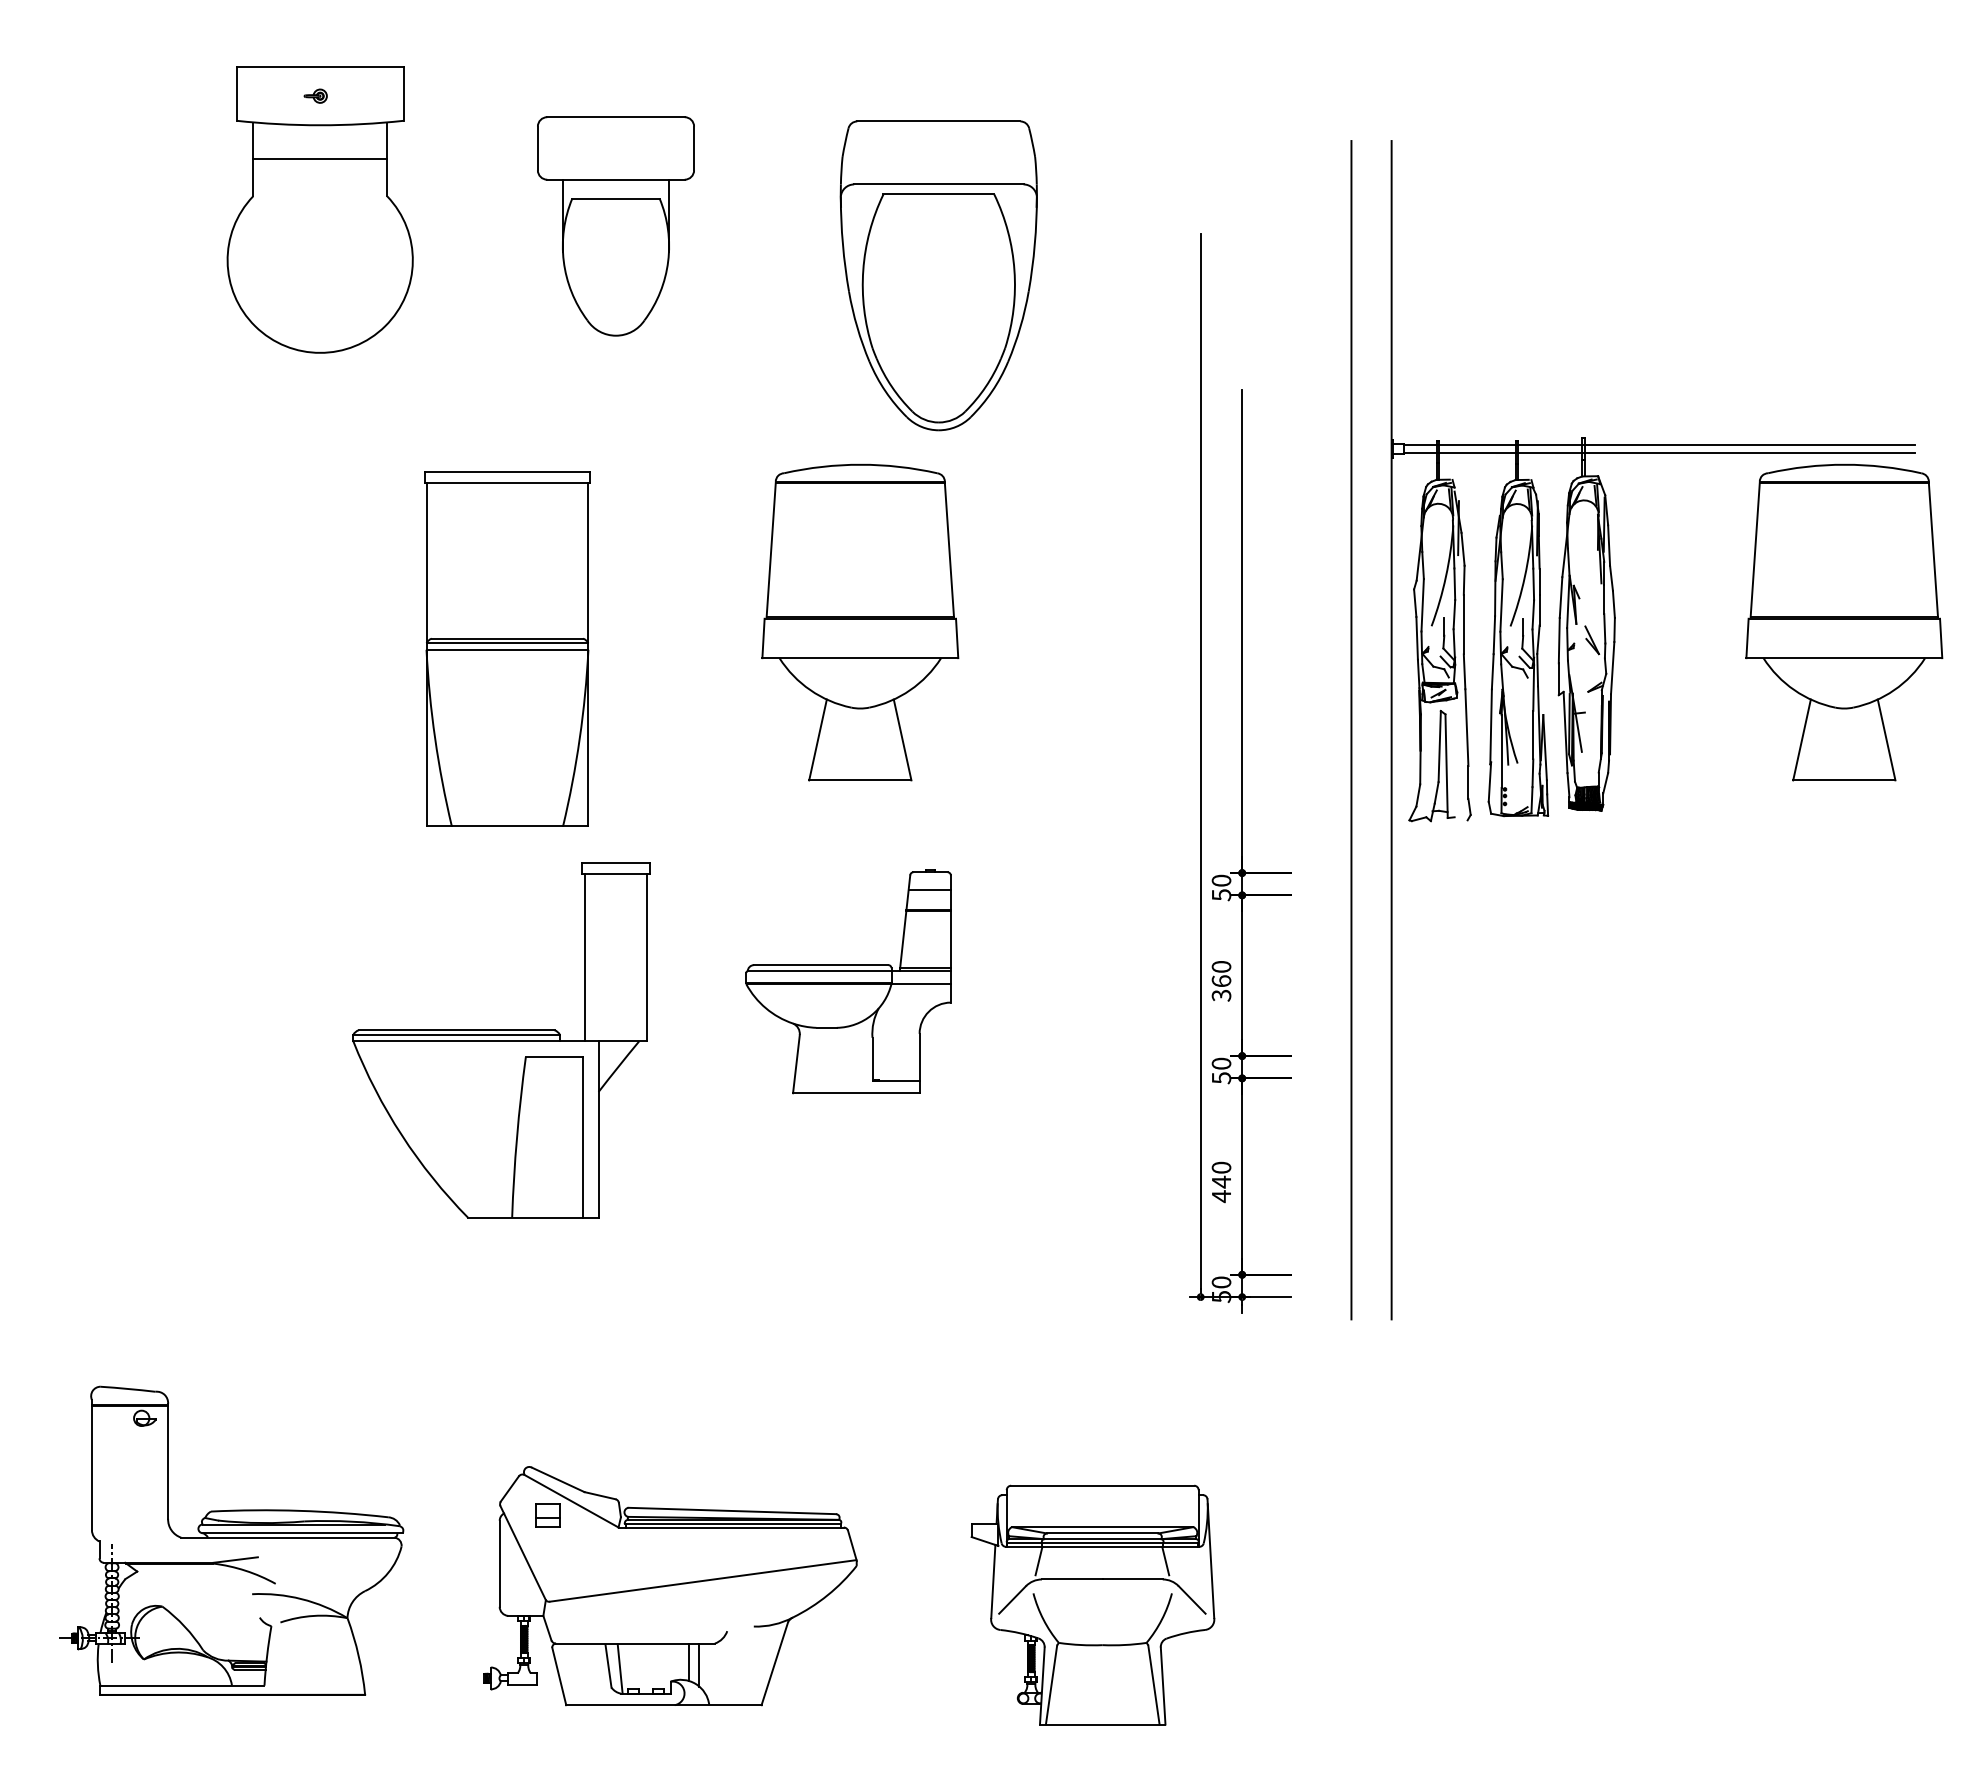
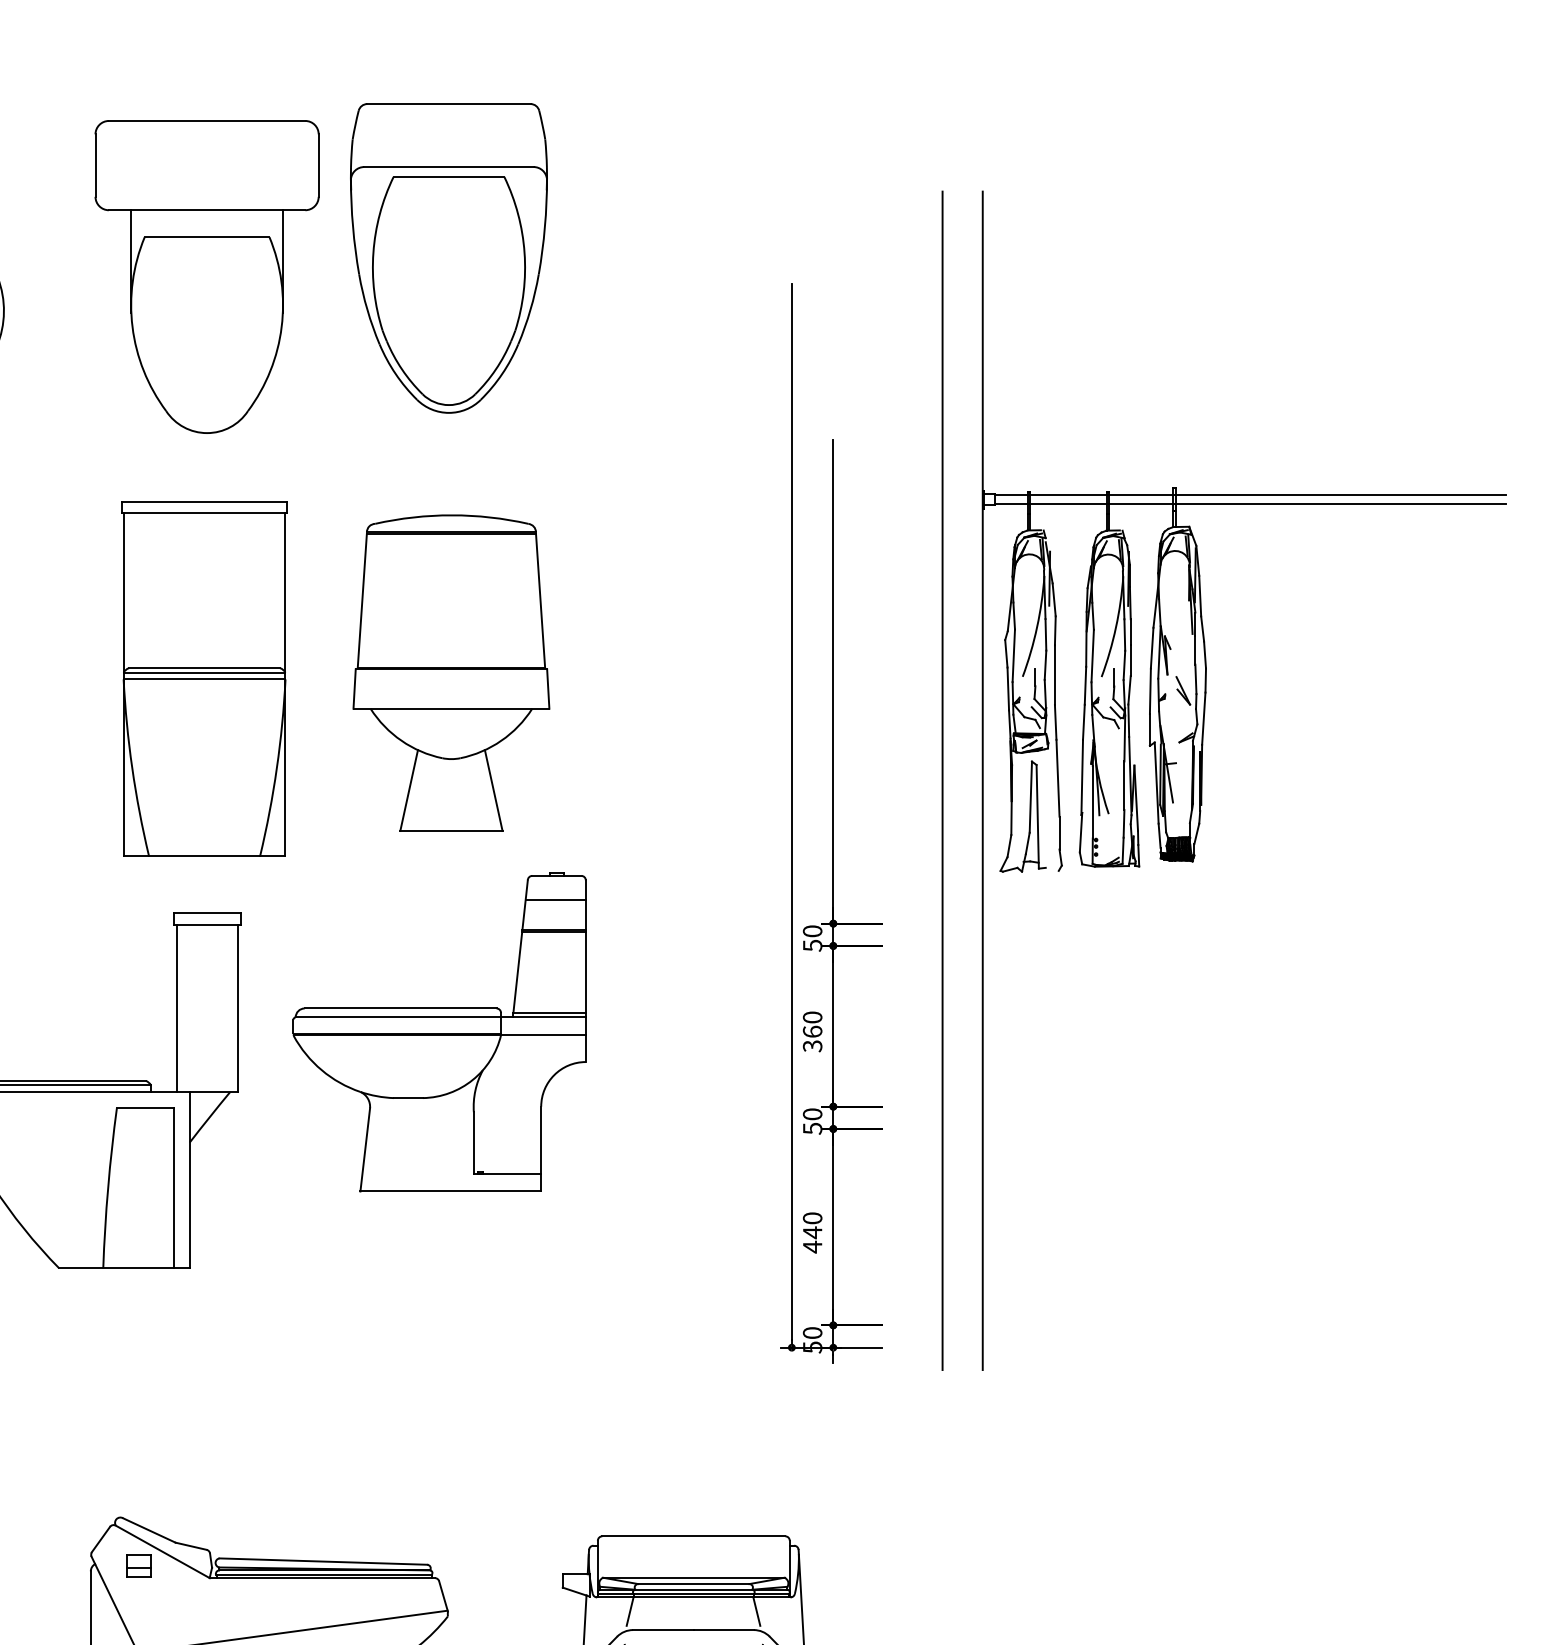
part: (615, 226) -> (206, 277), size x1.43
part: (938, 275) -> (448, 258), moved
part: (1844, 622) -> (1435, 673), removed
part: (507, 648) -> (204, 678), moved
part: (848, 981) -> (439, 1032), size x1.43

